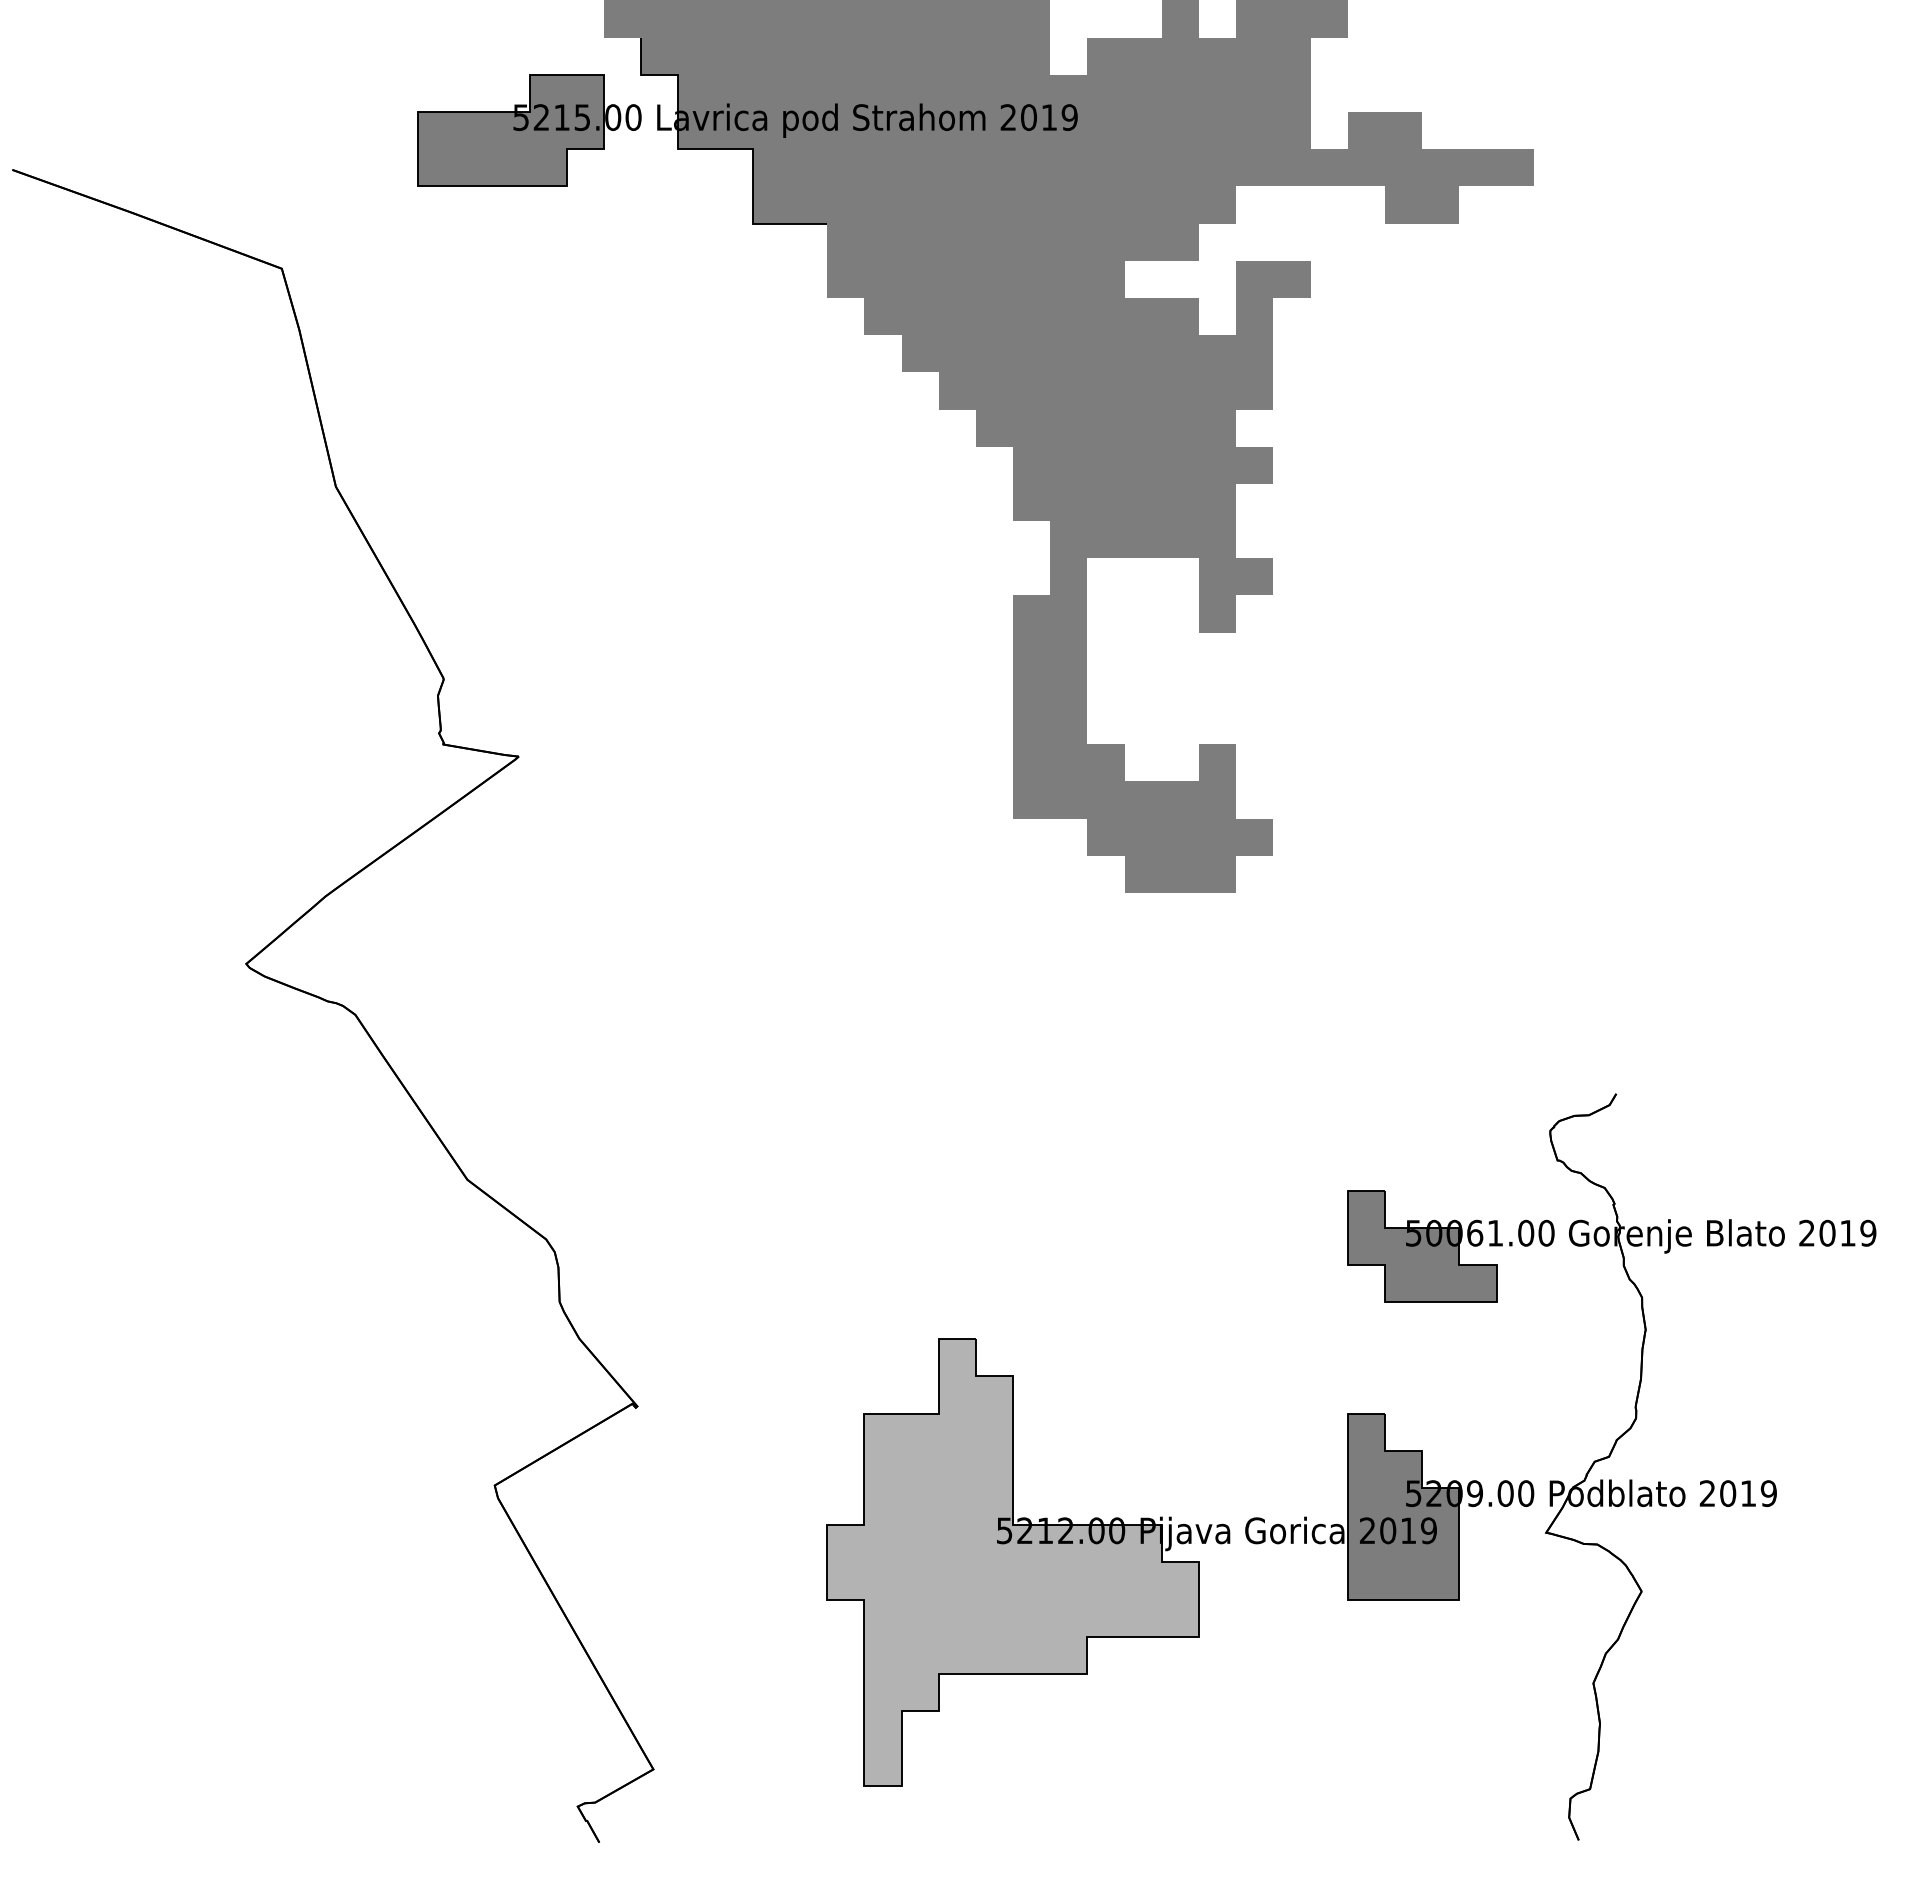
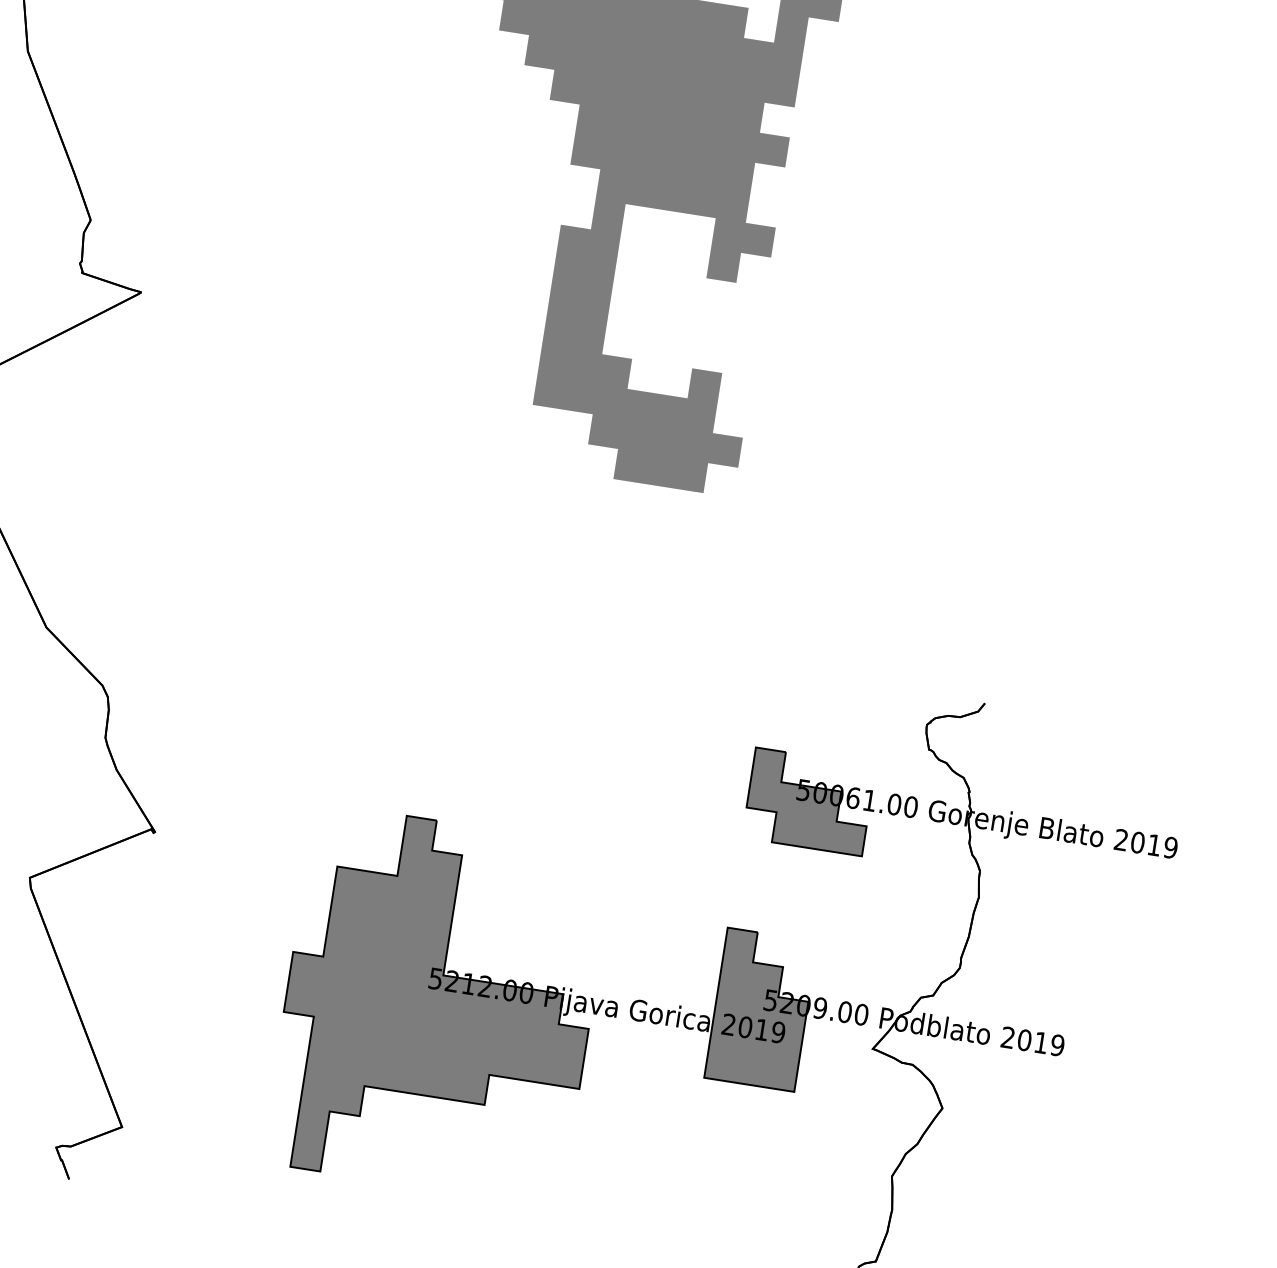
fill: (1013, 1562) -> (438, 1005), added

